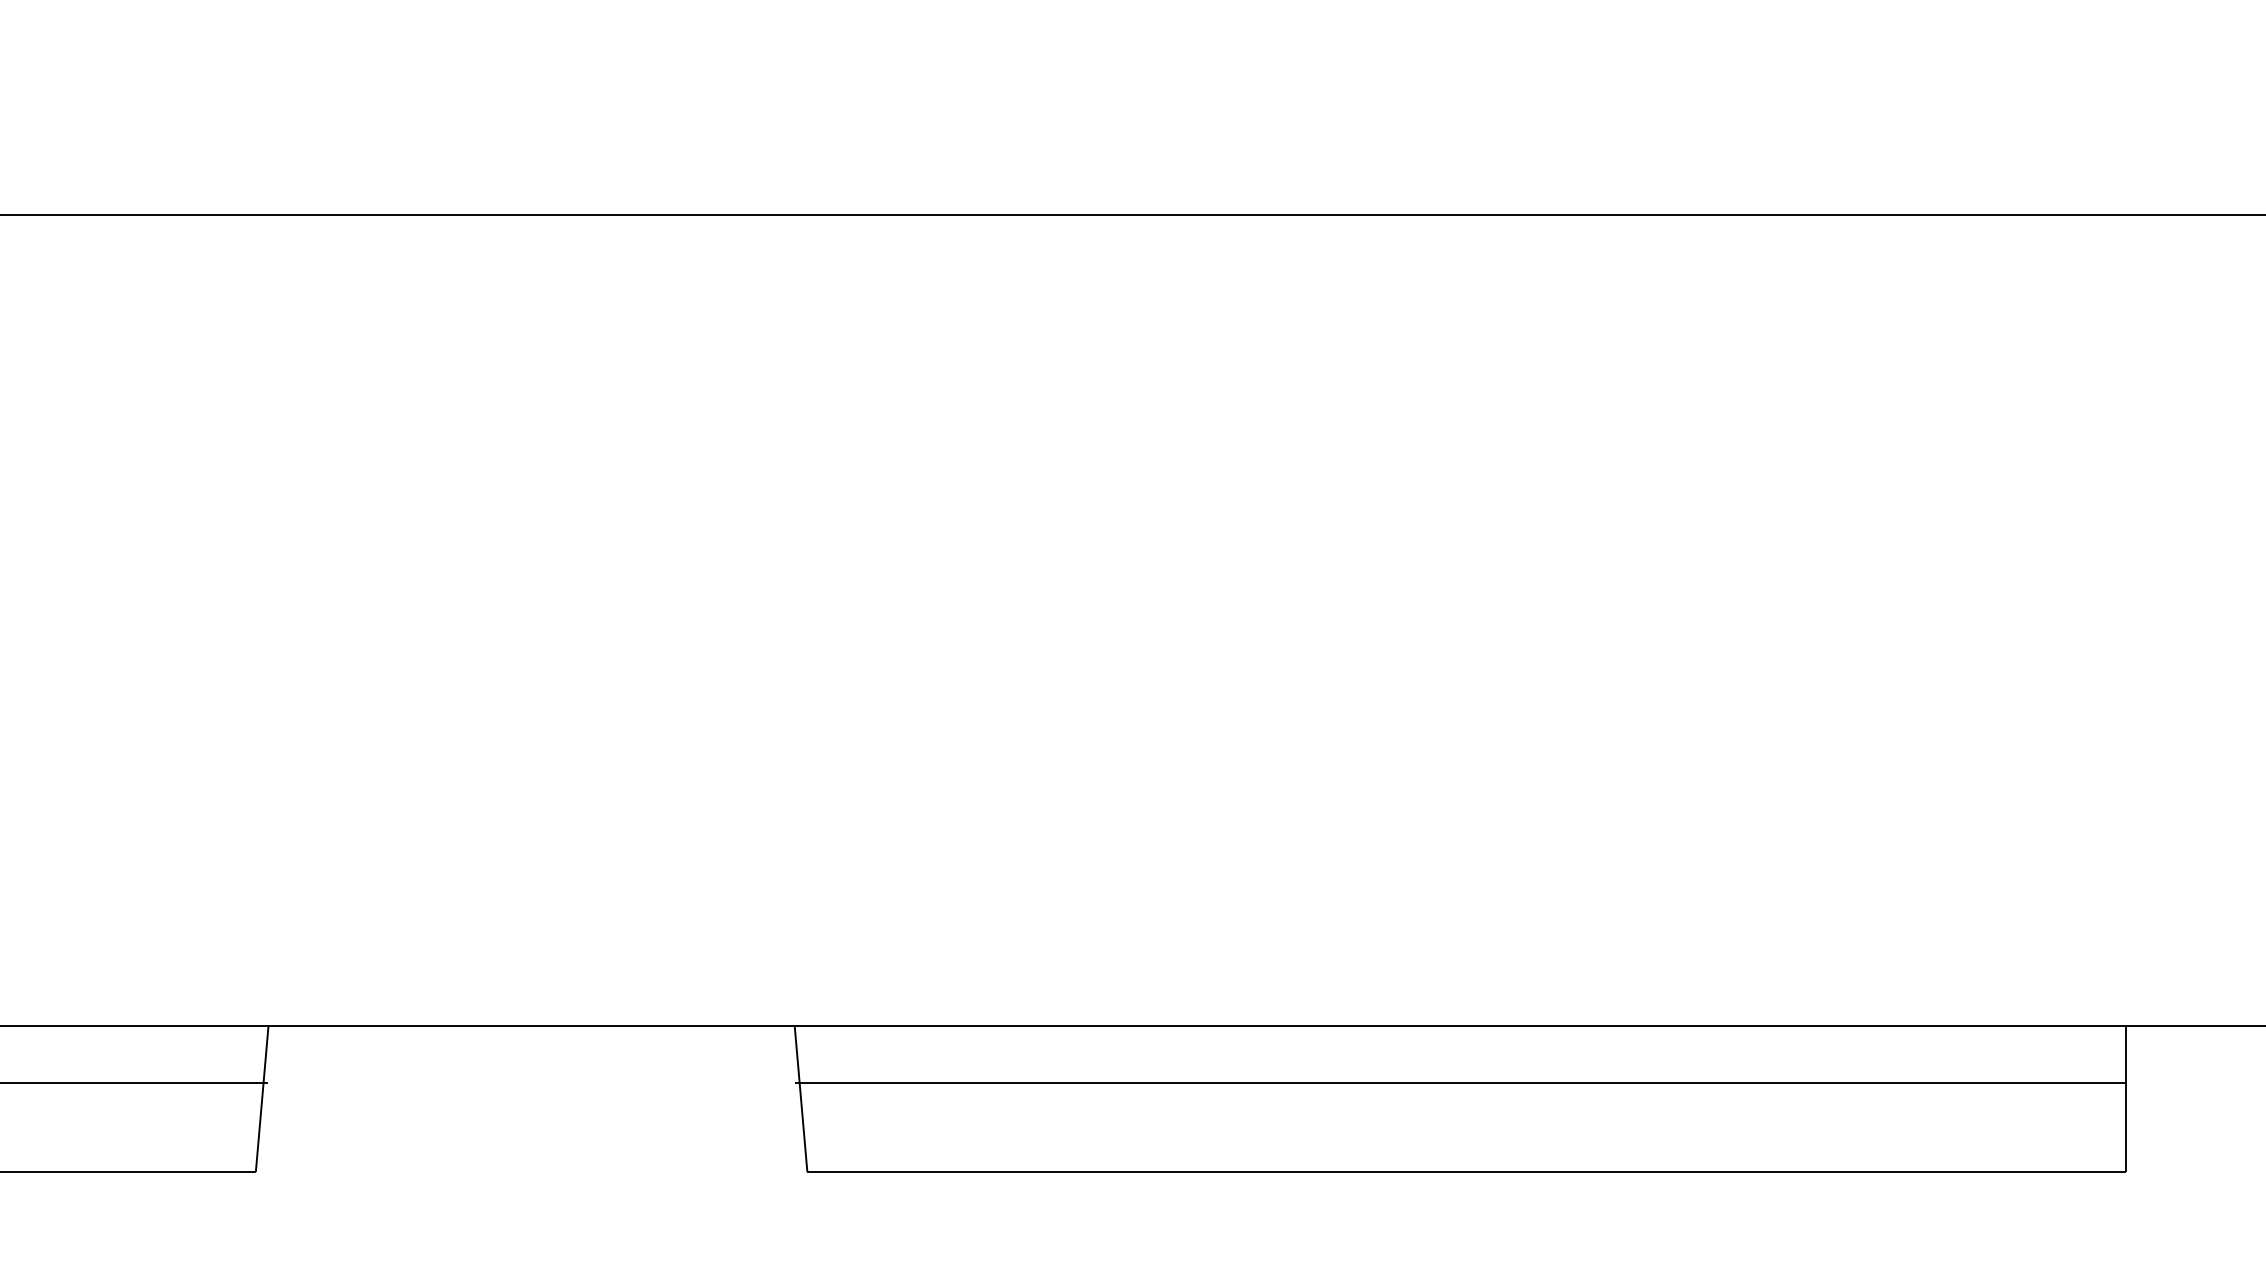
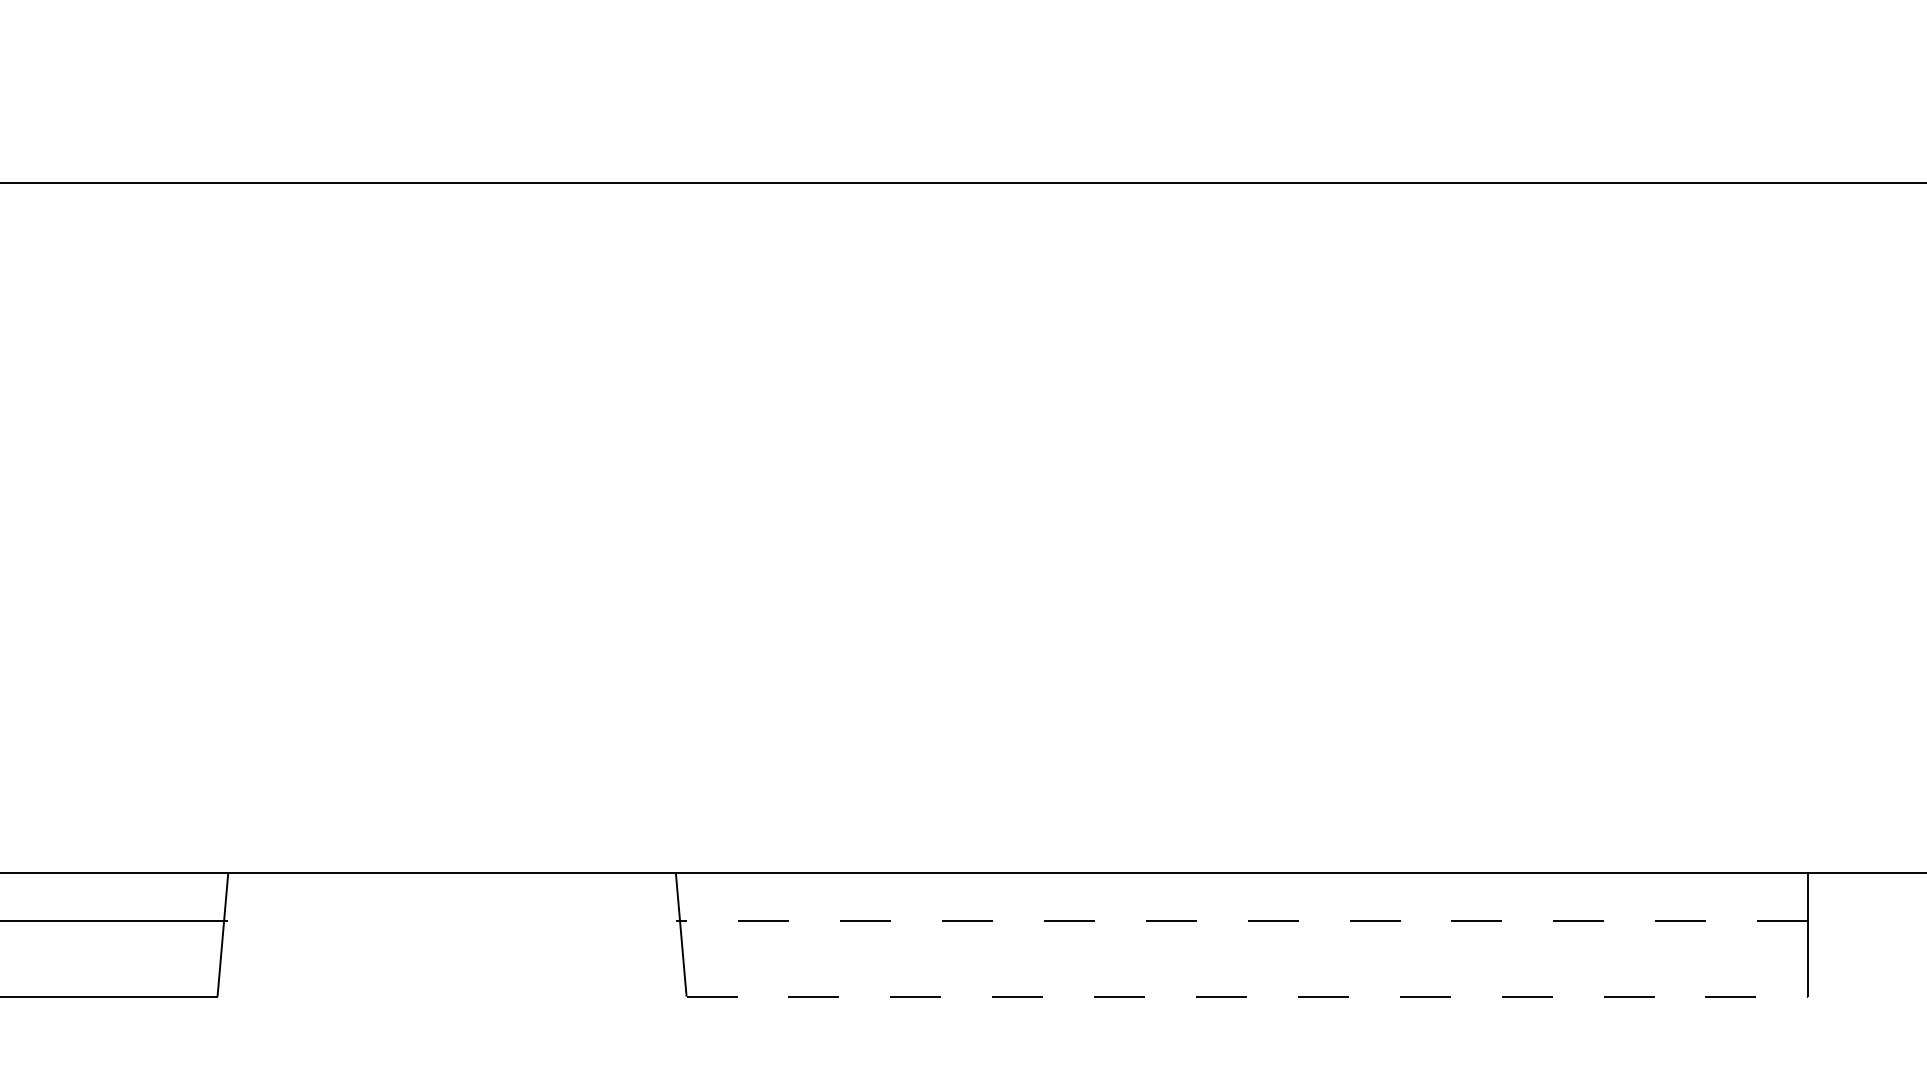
line: (1459, 1083) -> (1241, 921), solid -> dashed
line: (1466, 1171) -> (1247, 996), solid -> dashed

